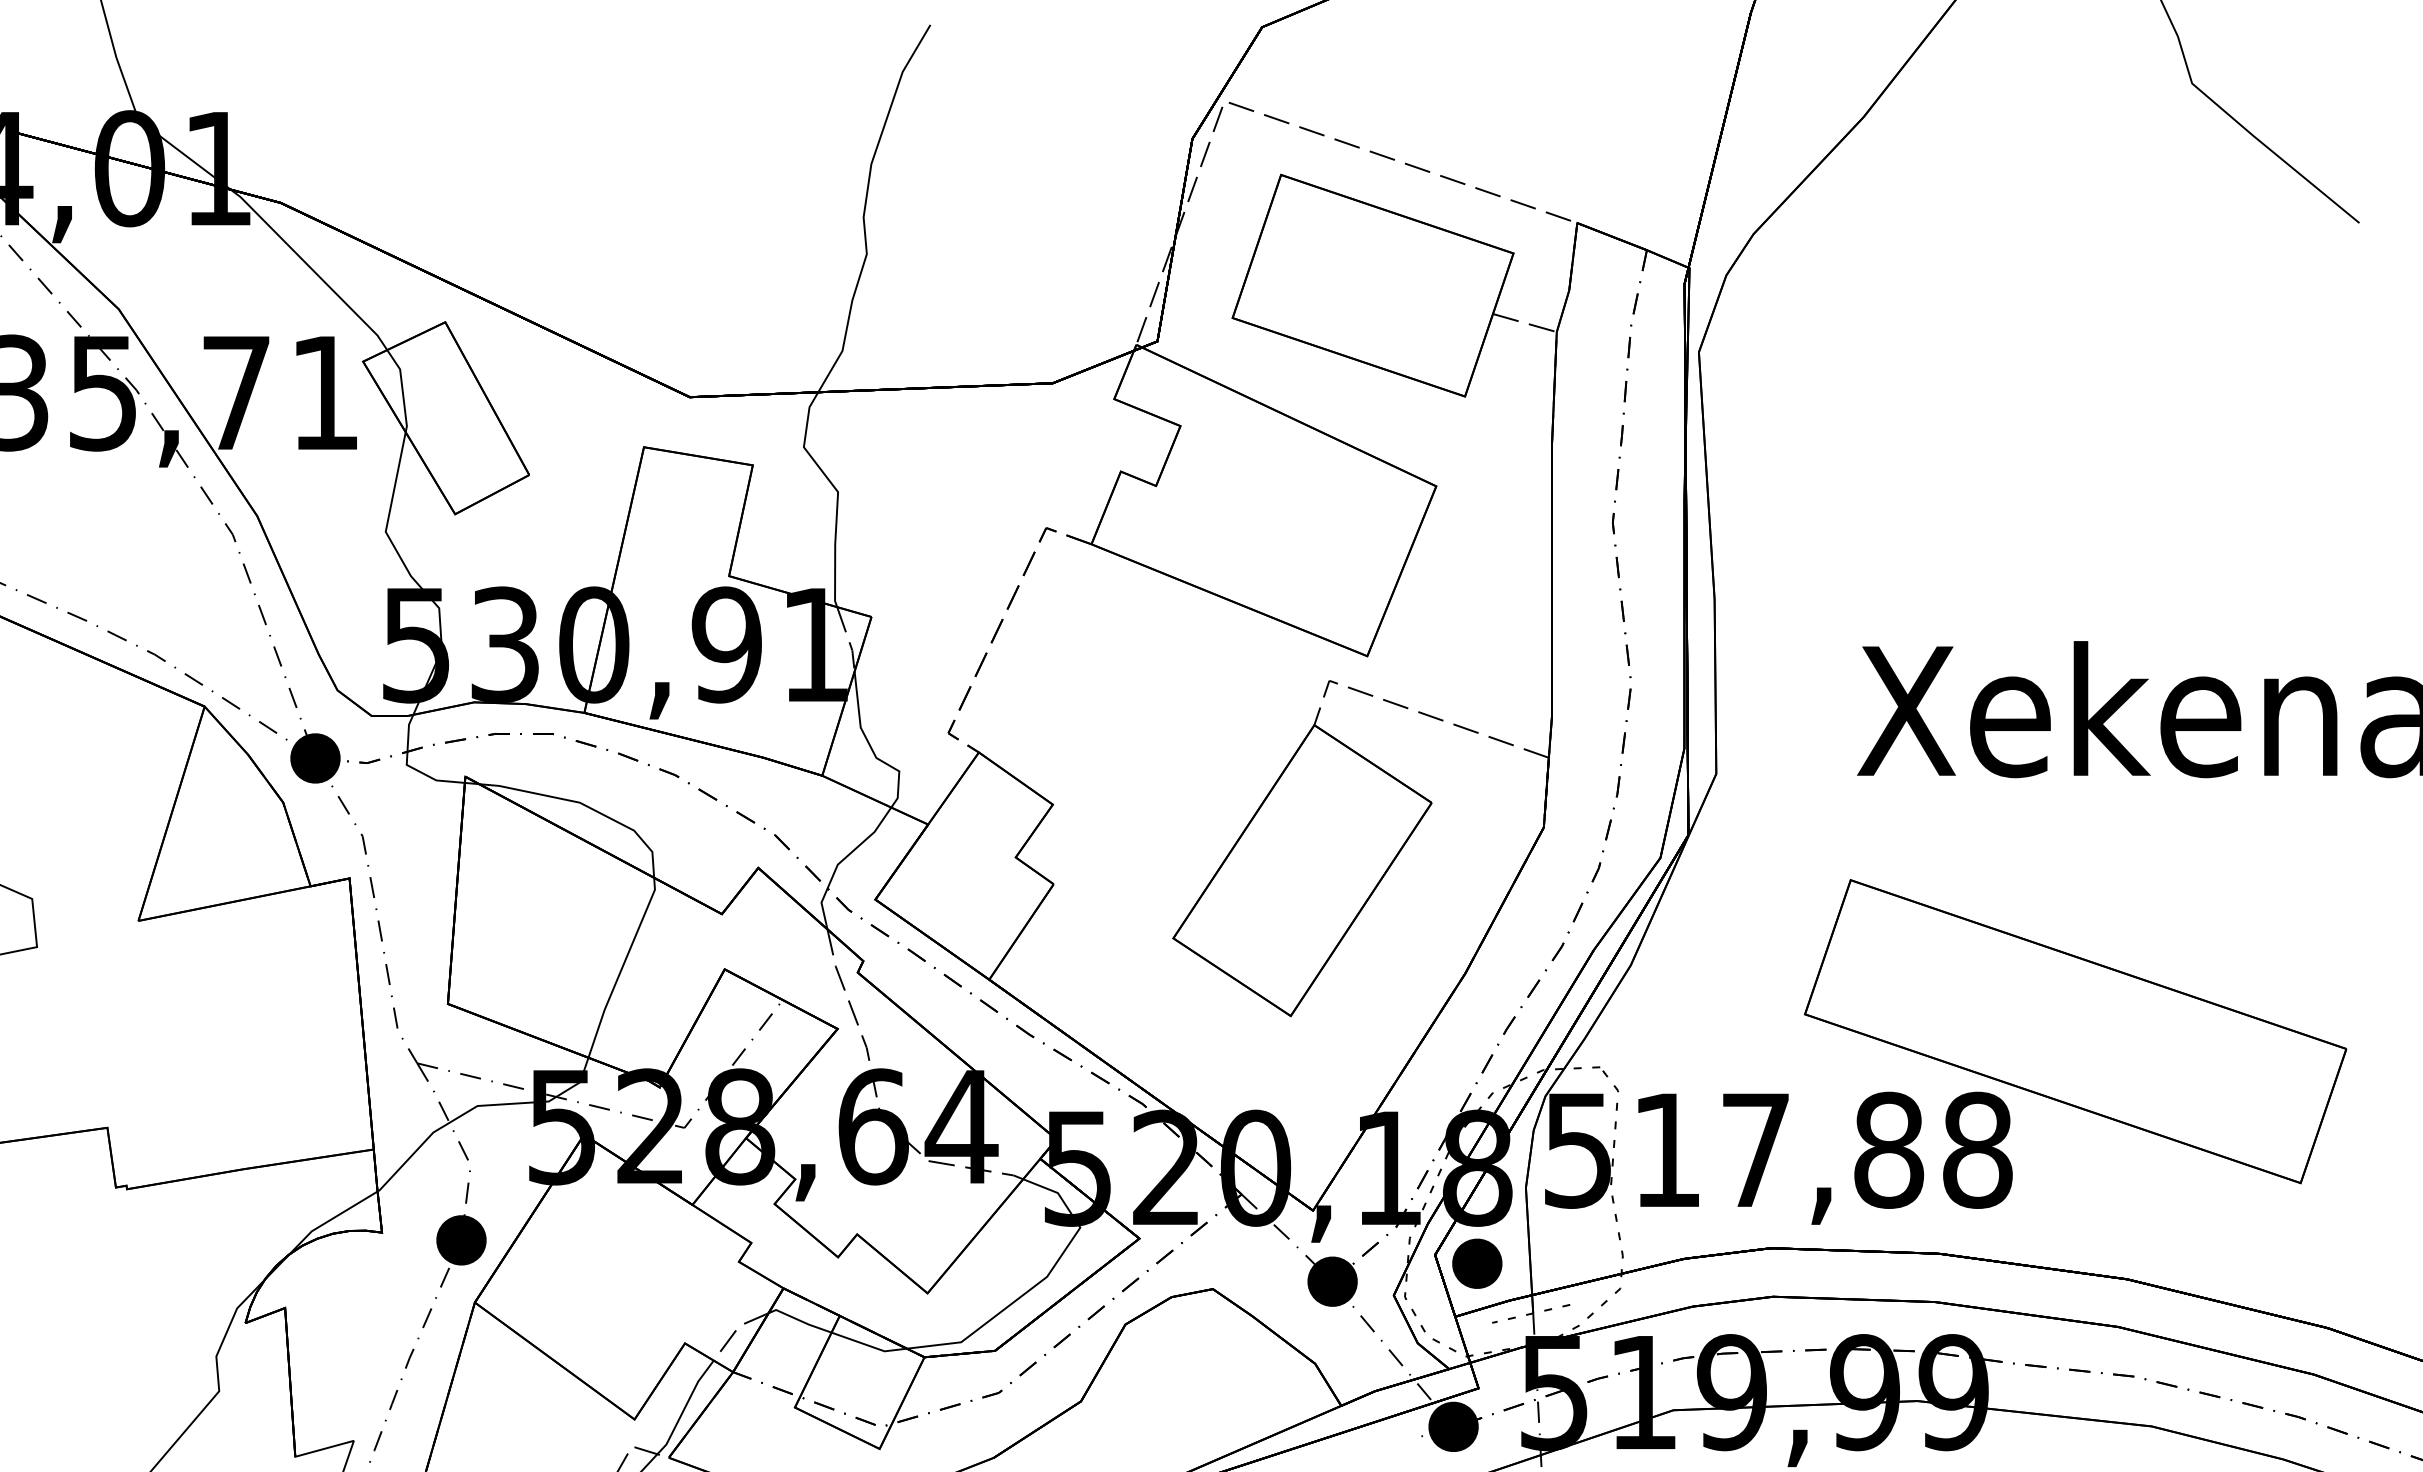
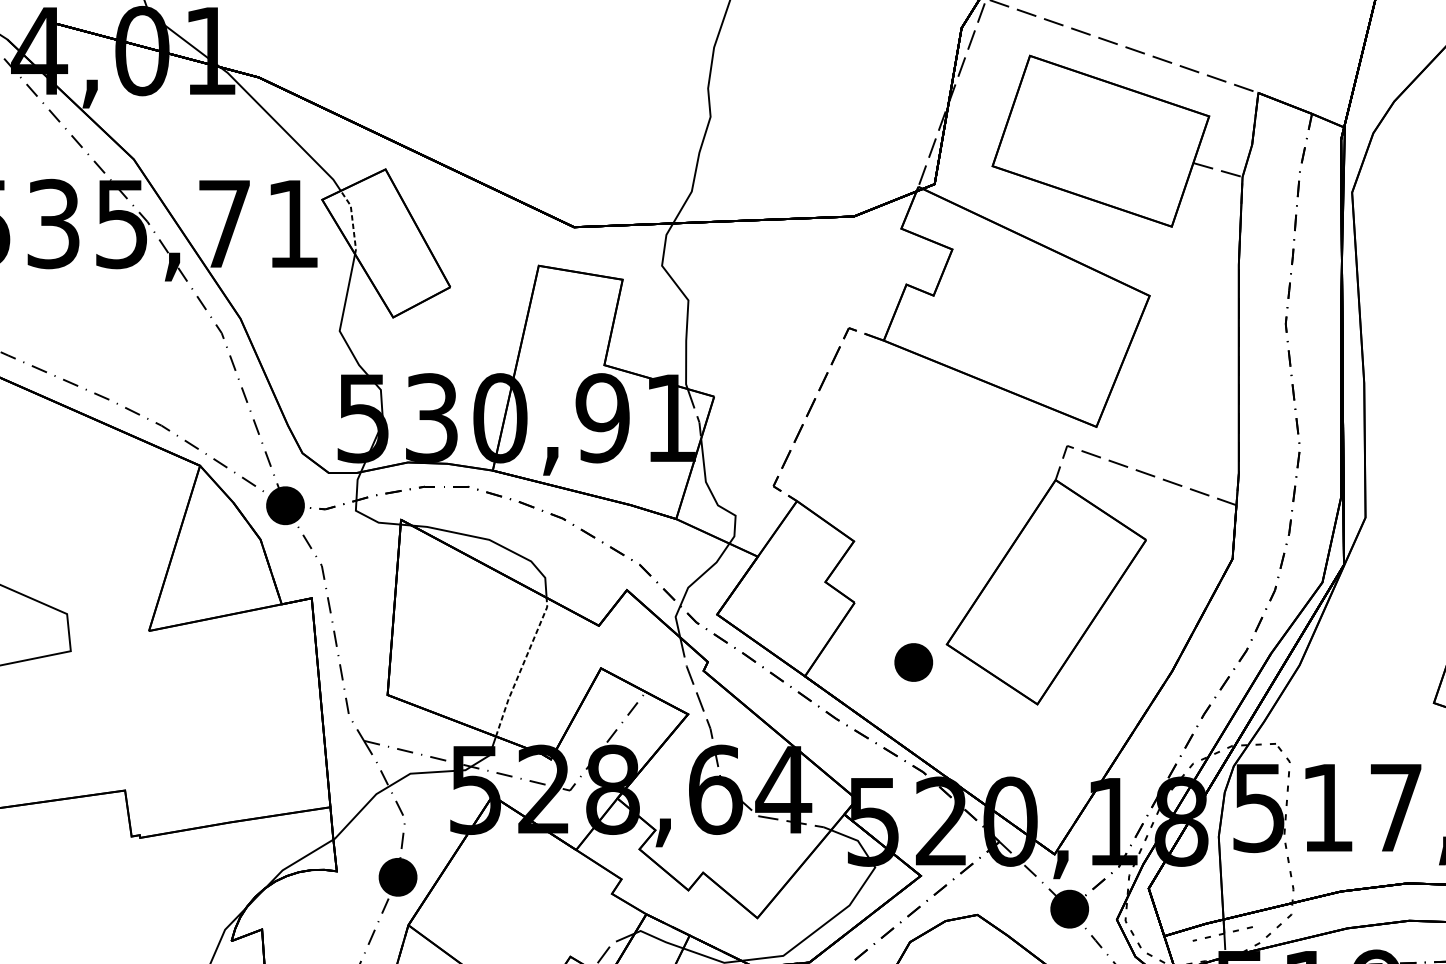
line: (402, 389) -> (352, 221), solid -> dashed
line: (622, 967) -> (522, 666), solid -> dashed
part: (1477, 1263) -> (913, 662), moved

